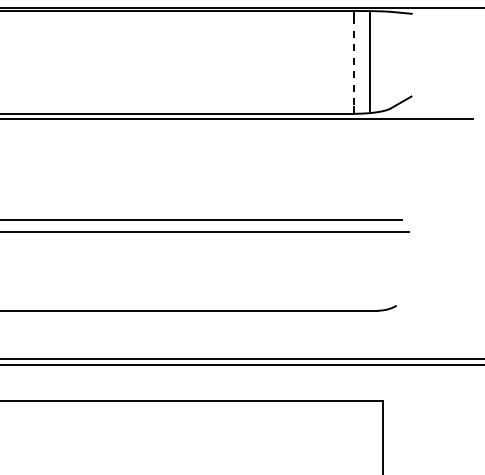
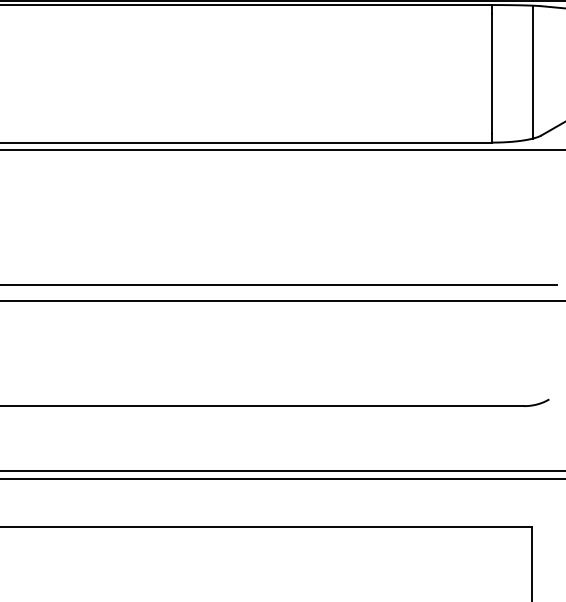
line: (369, 60) -> (533, 71), moved
line: (354, 62) -> (492, 73), dashed -> solid

